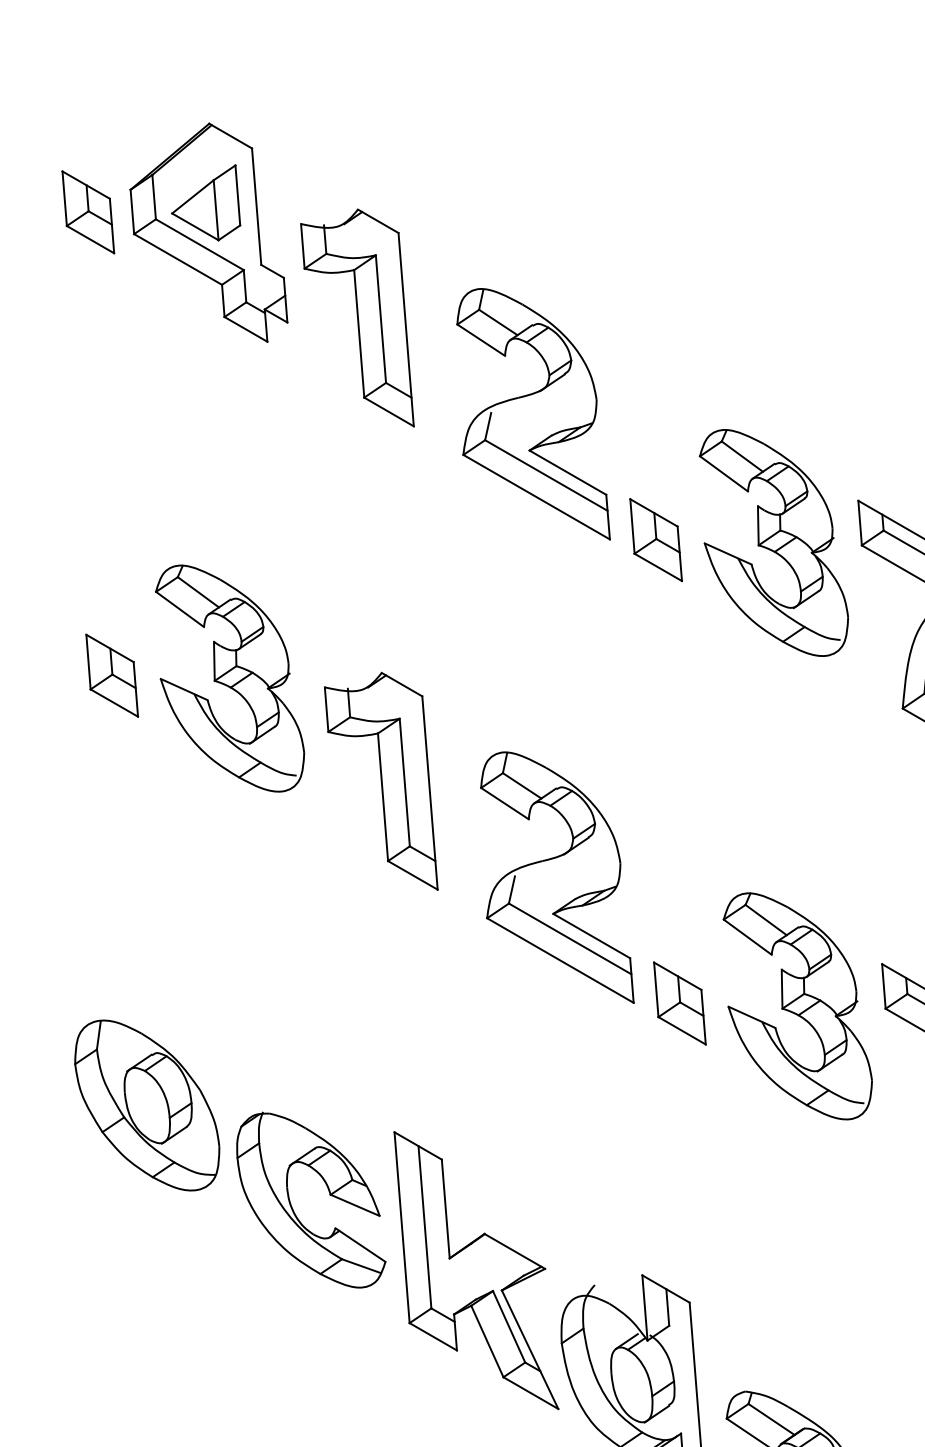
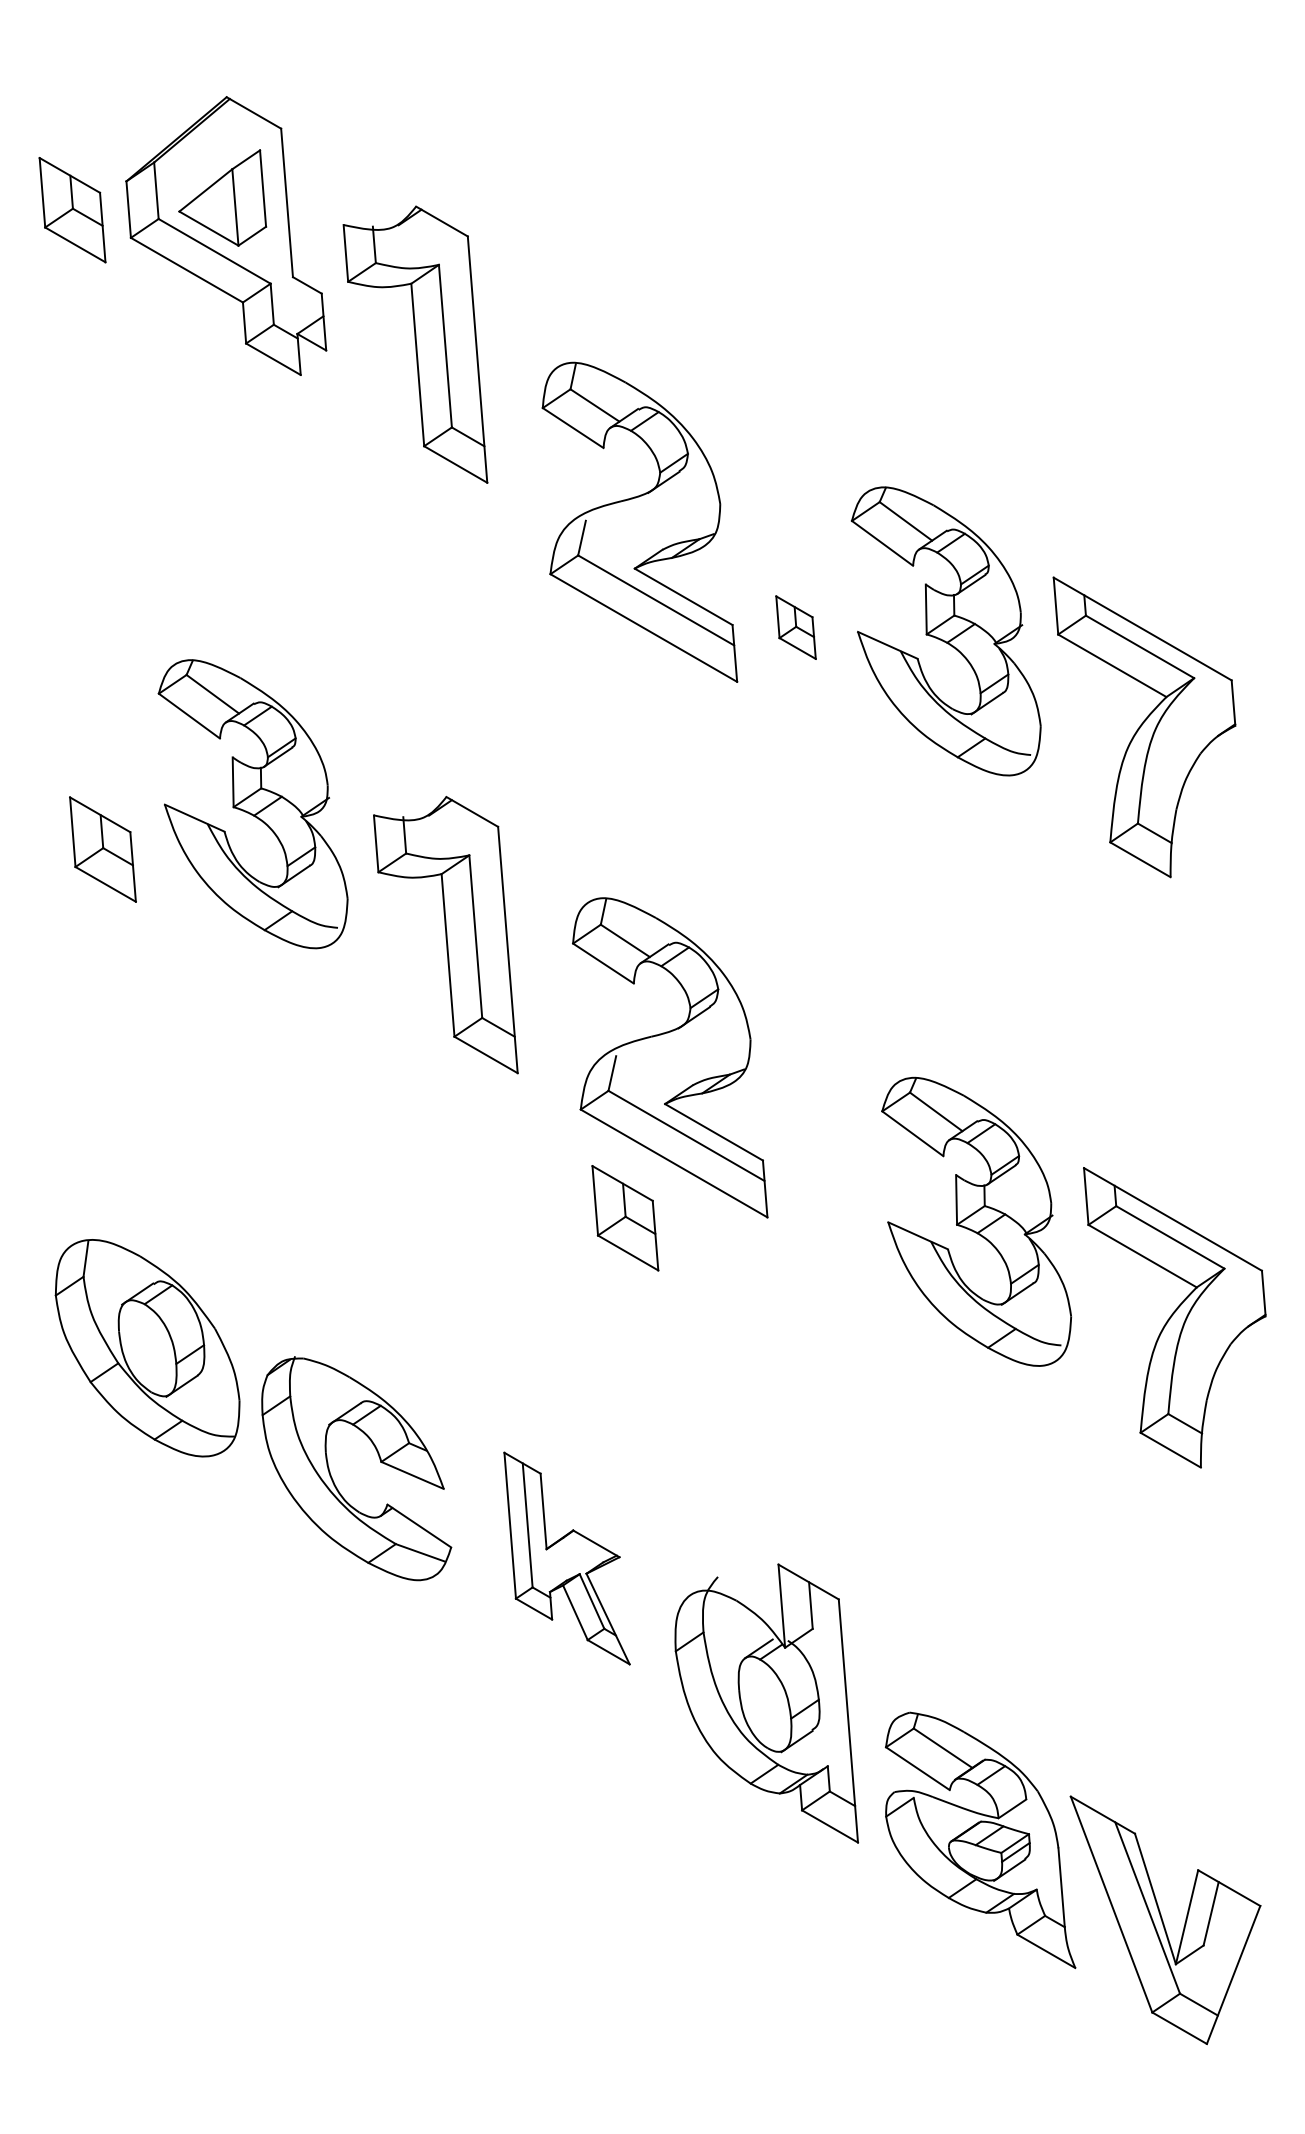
part: (533, 413) -> (639, 521), moved
part: (655, 539) -> (795, 627), size x0.6
part: (111, 675) -> (102, 849), moved
part: (680, 1003) -> (625, 1218), moved
part: (475, 1270) -> (566, 1558), size x0.6

